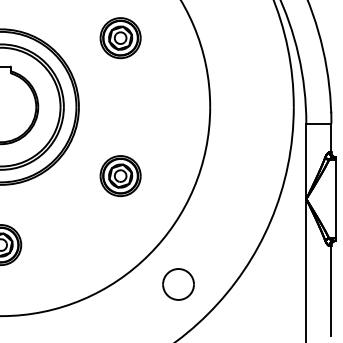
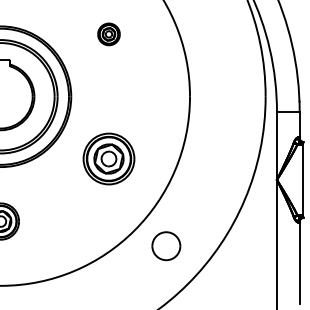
part: (120, 38) -> (108, 34), size x0.6
part: (120, 176) -> (108, 159), size x1.4
part: (178, 284) -> (166, 246), moved

